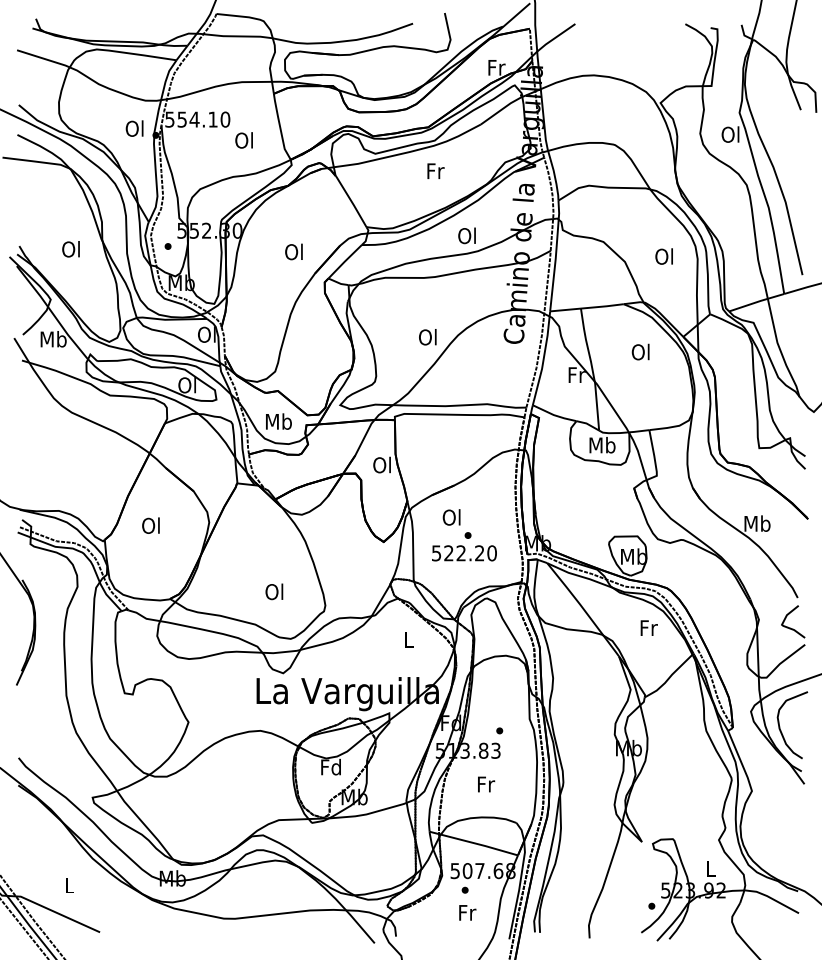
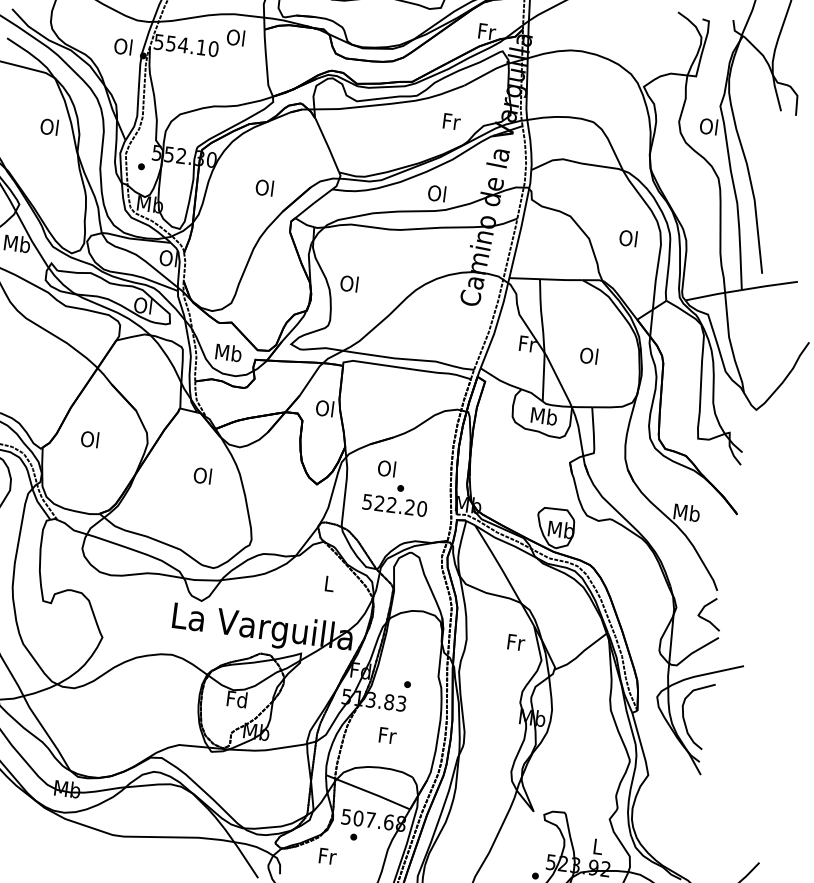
text: (243, 140) -> (235, 37), moved
text: (435, 170) -> (451, 120), moved
text: (70, 249) -> (48, 127), moved
text: (427, 337) -> (348, 283), moved
text: (640, 351) -> (588, 355), moved
text: (274, 591) -> (202, 475), moved
text: (648, 627) -> (515, 641), moved
text: (467, 912) -> (327, 856), moved

